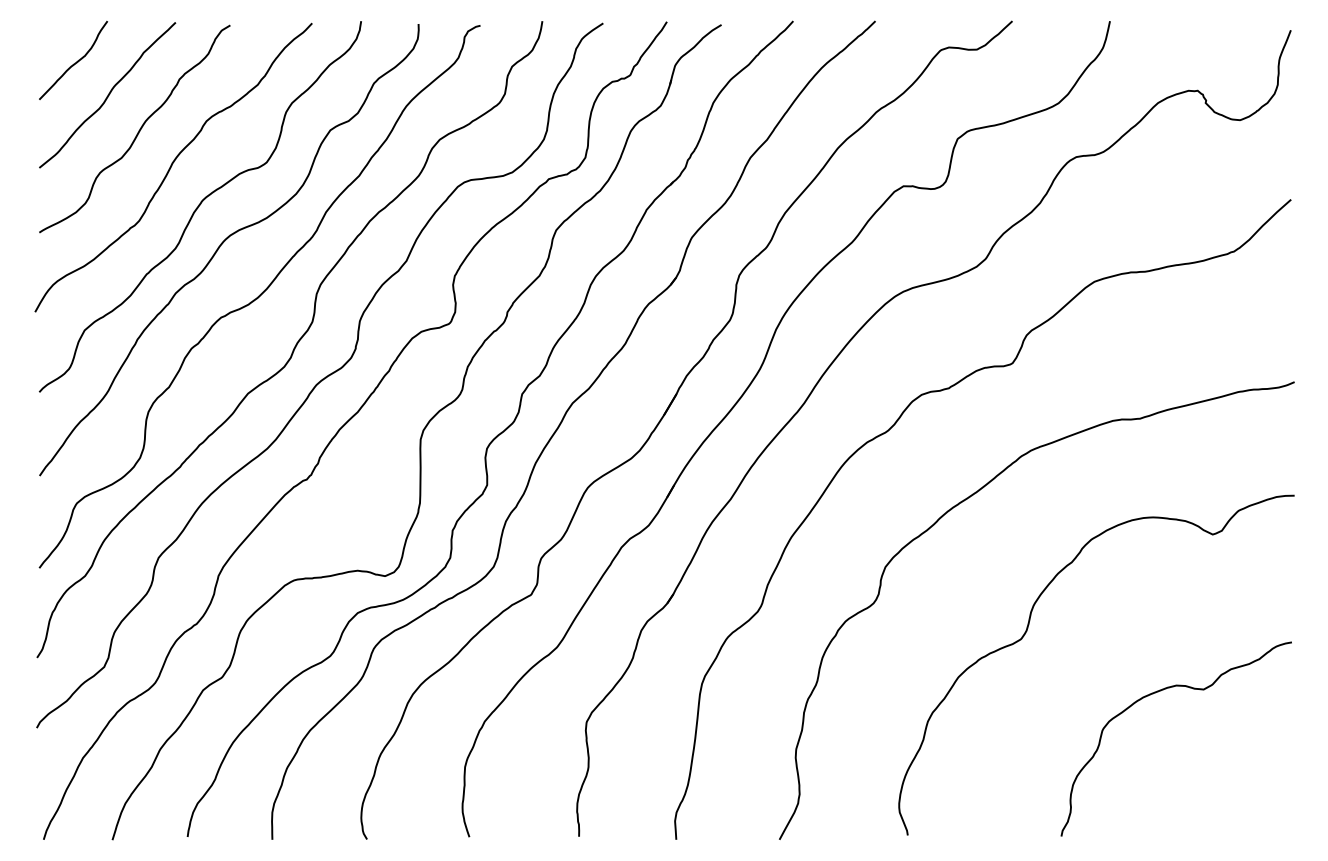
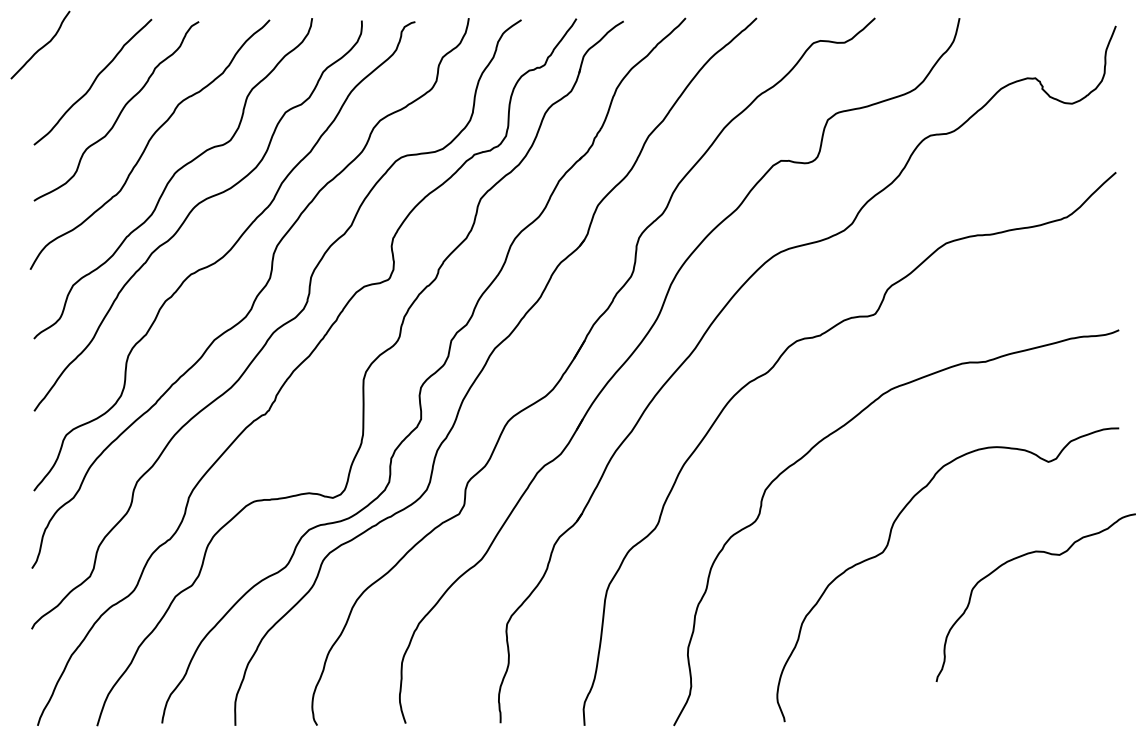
curve: (75, 62) -> (42, 46), moved
curve: (1156, 693) -> (1018, 558), moved

